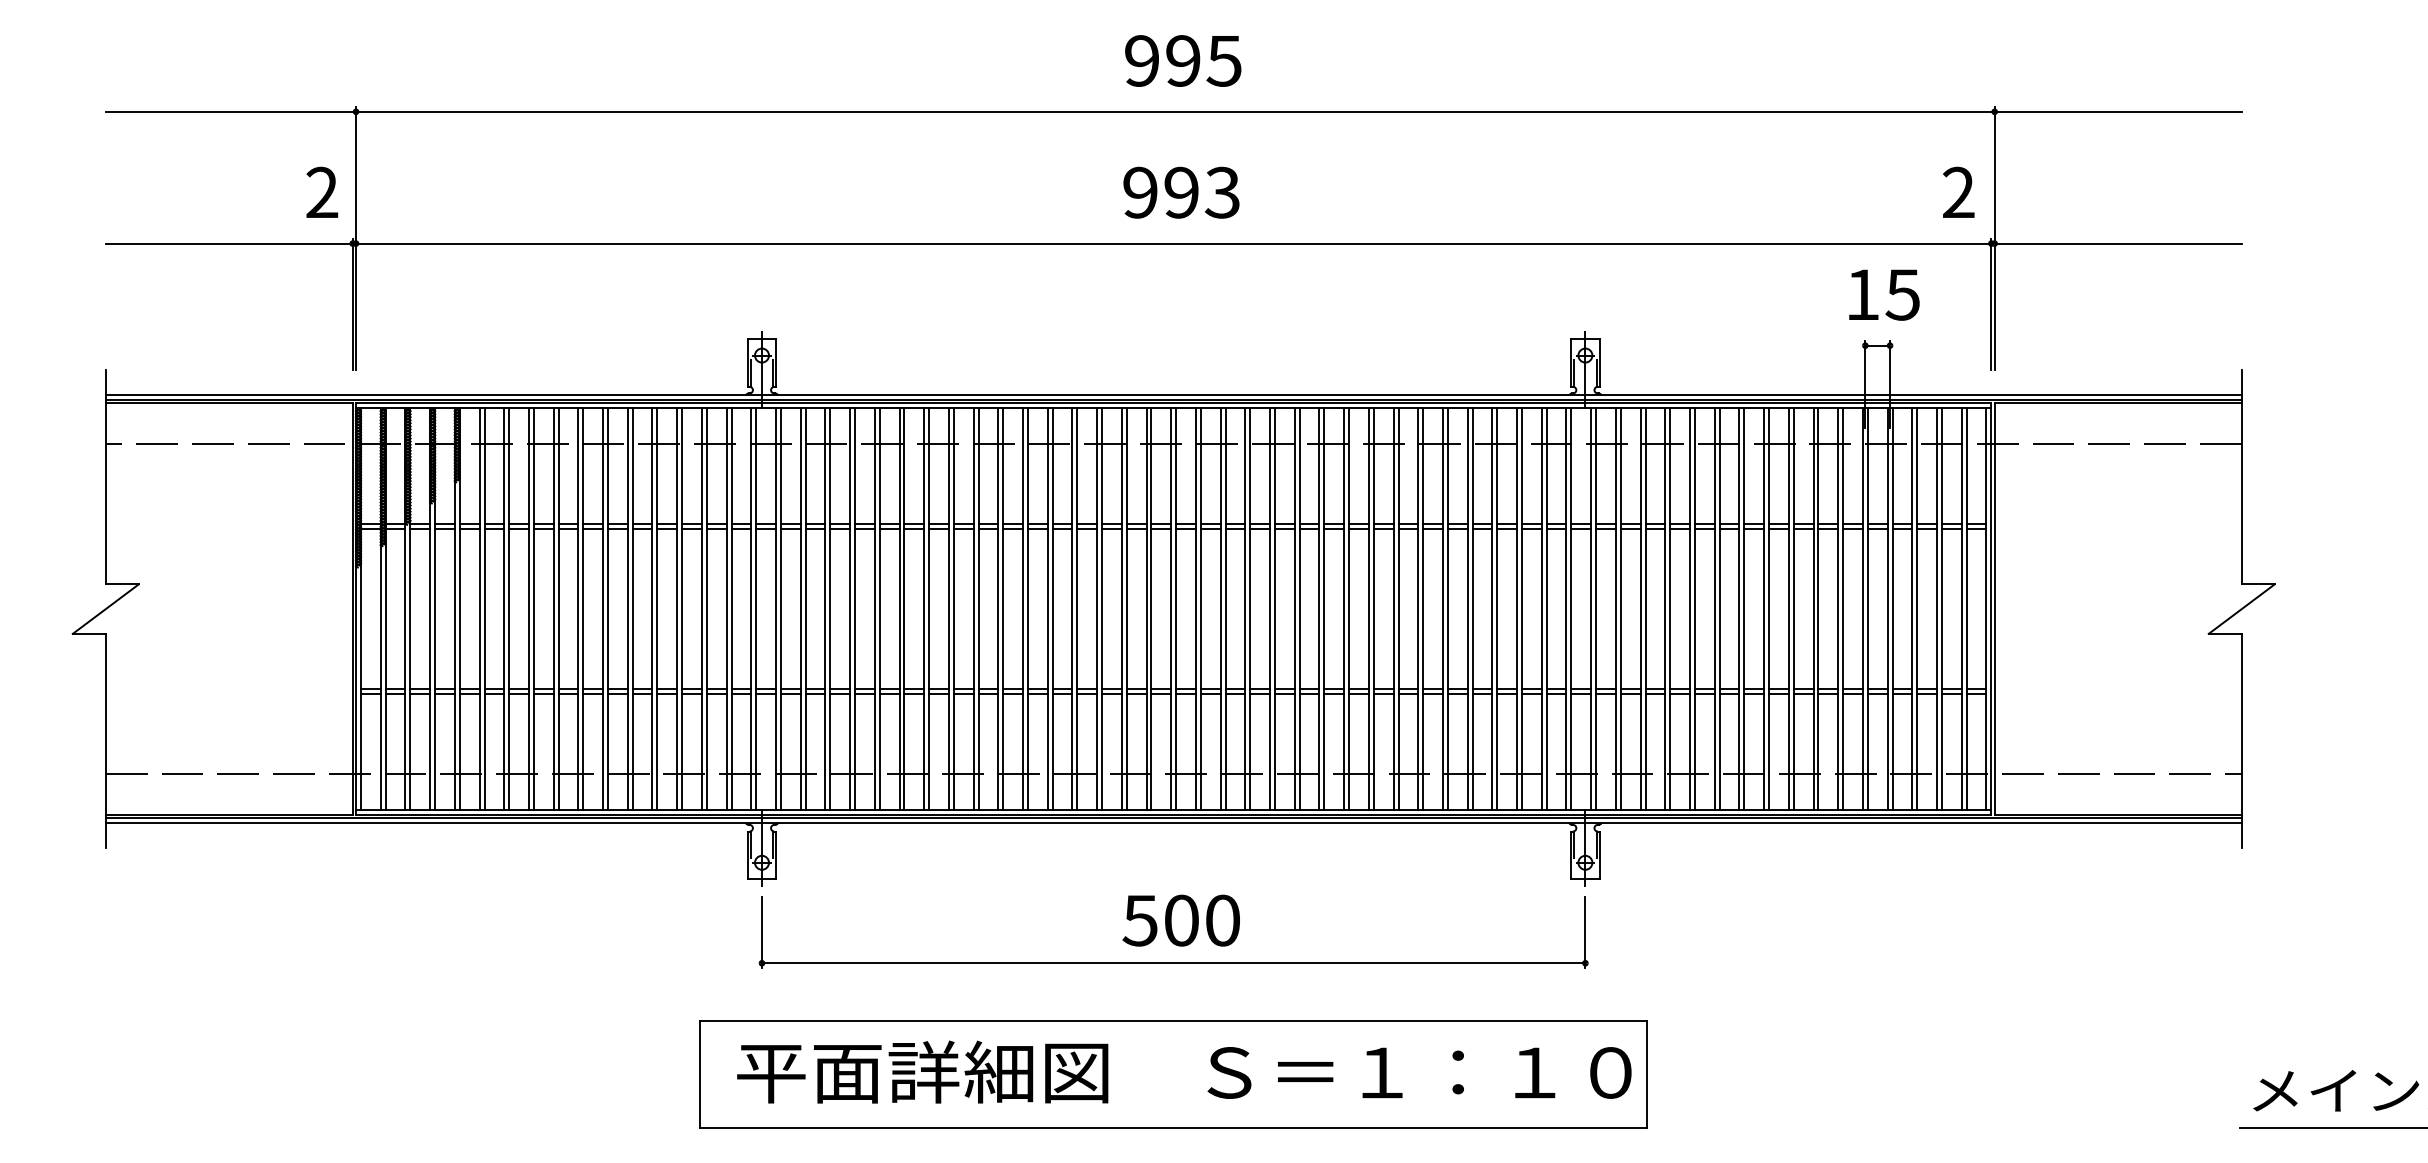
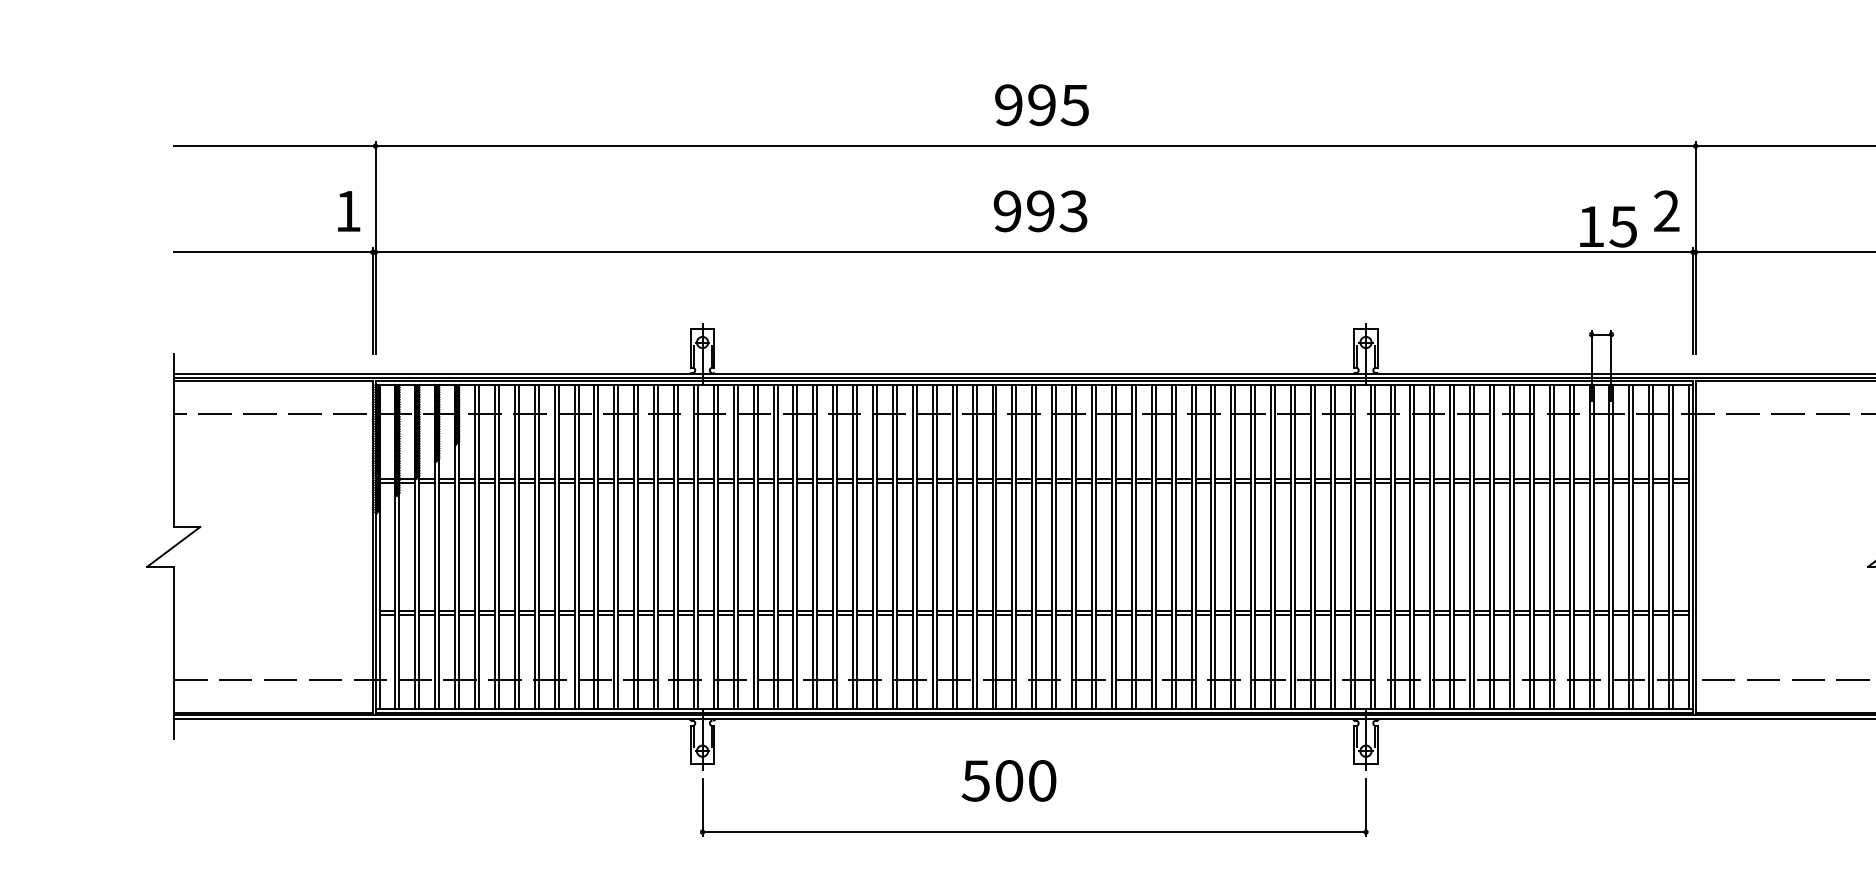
text: (322, 191) -> (348, 210), 2 -> 1
text: (1884, 294) -> (1608, 226), moved
text: (1180, 920) -> (1008, 780), moved

